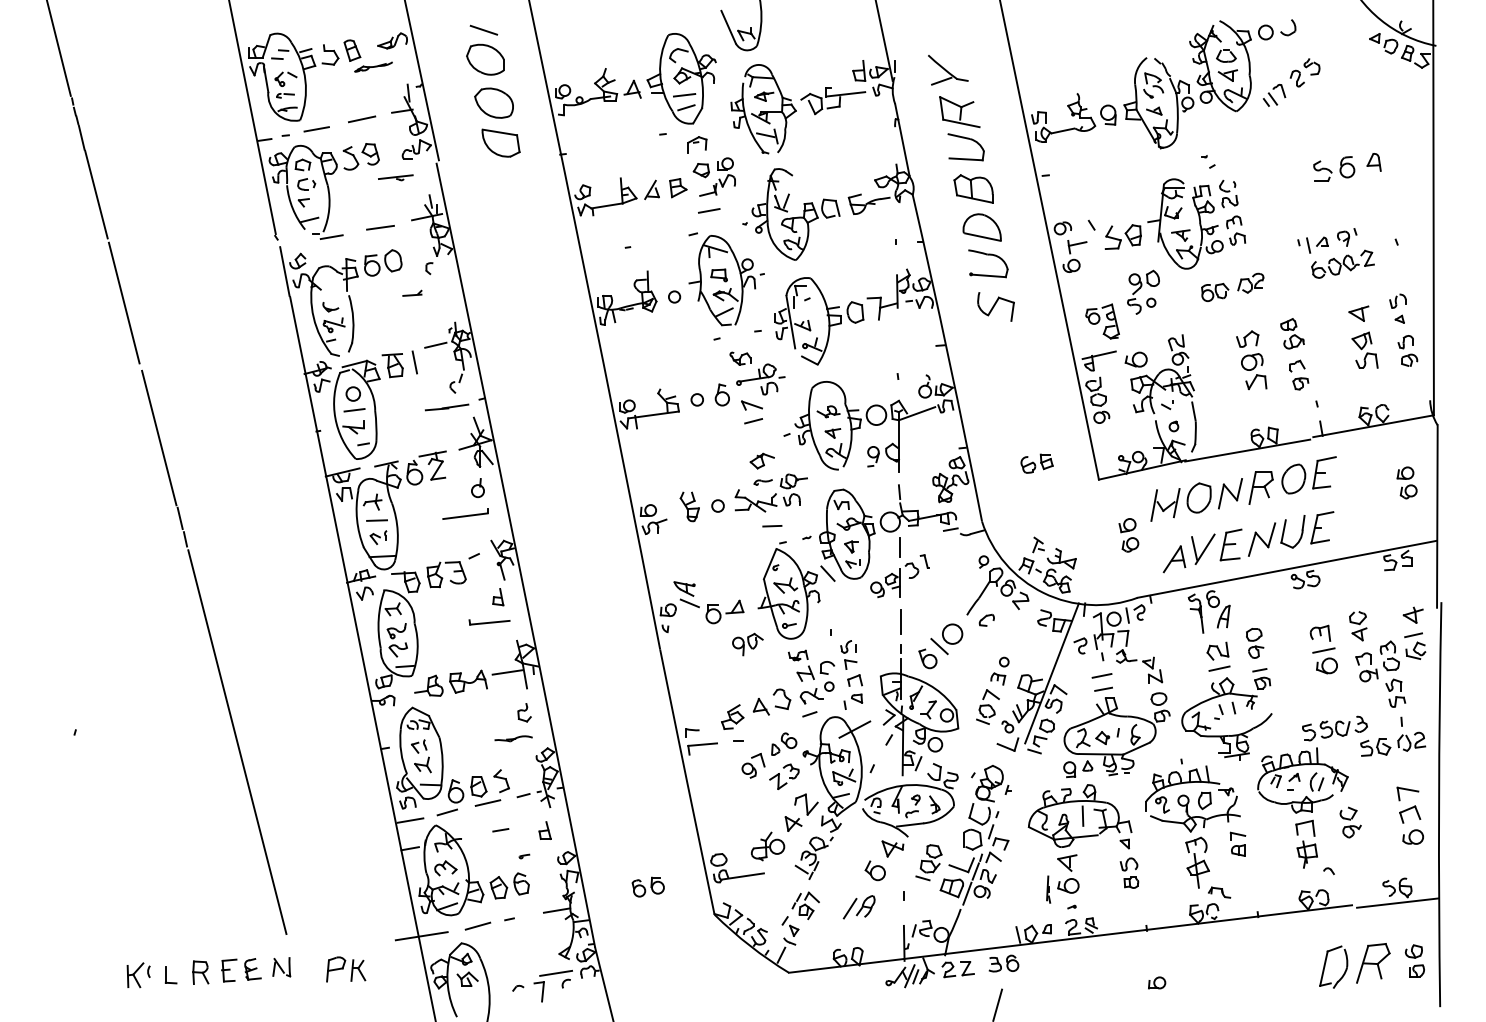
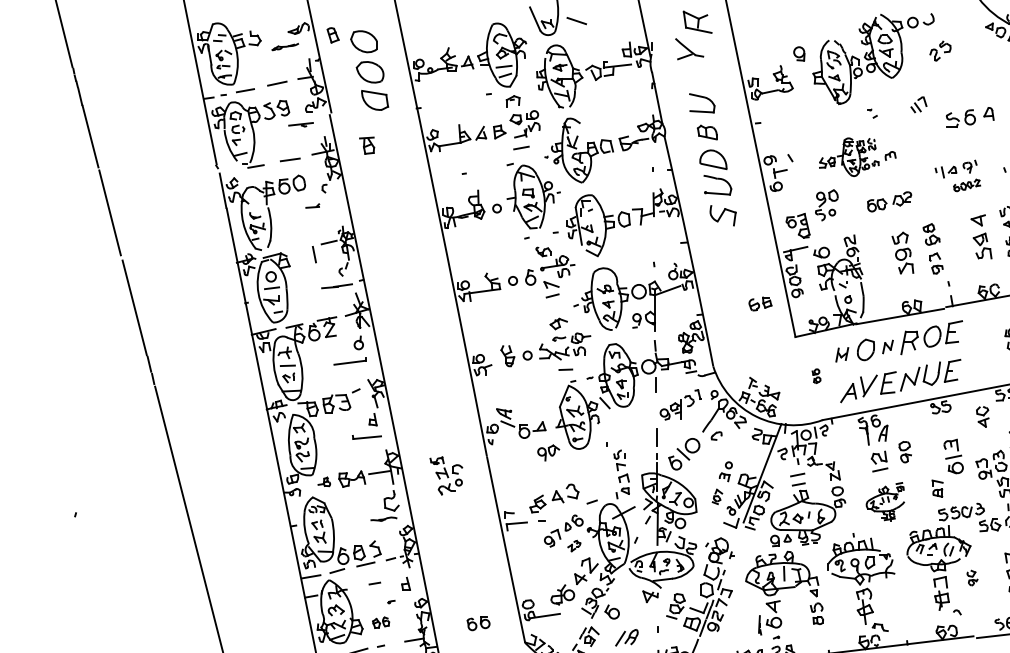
line: (483, 29) -> (576, 20), moved
part: (352, 50) -> (333, 35), moved
part: (1274, 95) -> (918, 104), moved
part: (959, 112) -> (697, 22), moved
part: (1108, 114) -> (799, 53), moved
part: (973, 188) -> (707, 132), size x0.7
part: (1175, 223) -> (849, 156), size x0.6
part: (1342, 263) -> (966, 185), size x0.6
part: (392, 365) -> (366, 145), moved
part: (1036, 463) -> (760, 303), moved
part: (1230, 493) -> (888, 346), size x0.6
part: (1165, 504) -> (842, 354), size x0.6
part: (1128, 535) -> (816, 376), size x0.6
part: (899, 575) -> (680, 404), moved
part: (1358, 626) -> (982, 417), moved
part: (811, 676) -> (446, 475), moved
part: (428, 685) -> (324, 481), size x0.6
part: (987, 706) -> (717, 496), size x0.6
part: (524, 712) -> (391, 500), size x1.6
part: (1226, 714) -> (885, 502), size x0.6
part: (784, 776) -> (574, 545), size x0.6
part: (1350, 822) -> (972, 578), size x0.7
part: (1237, 843) -> (937, 488), moved
part: (874, 870) -> (611, 611), moved
part: (509, 885) -> (381, 622), size x0.6

